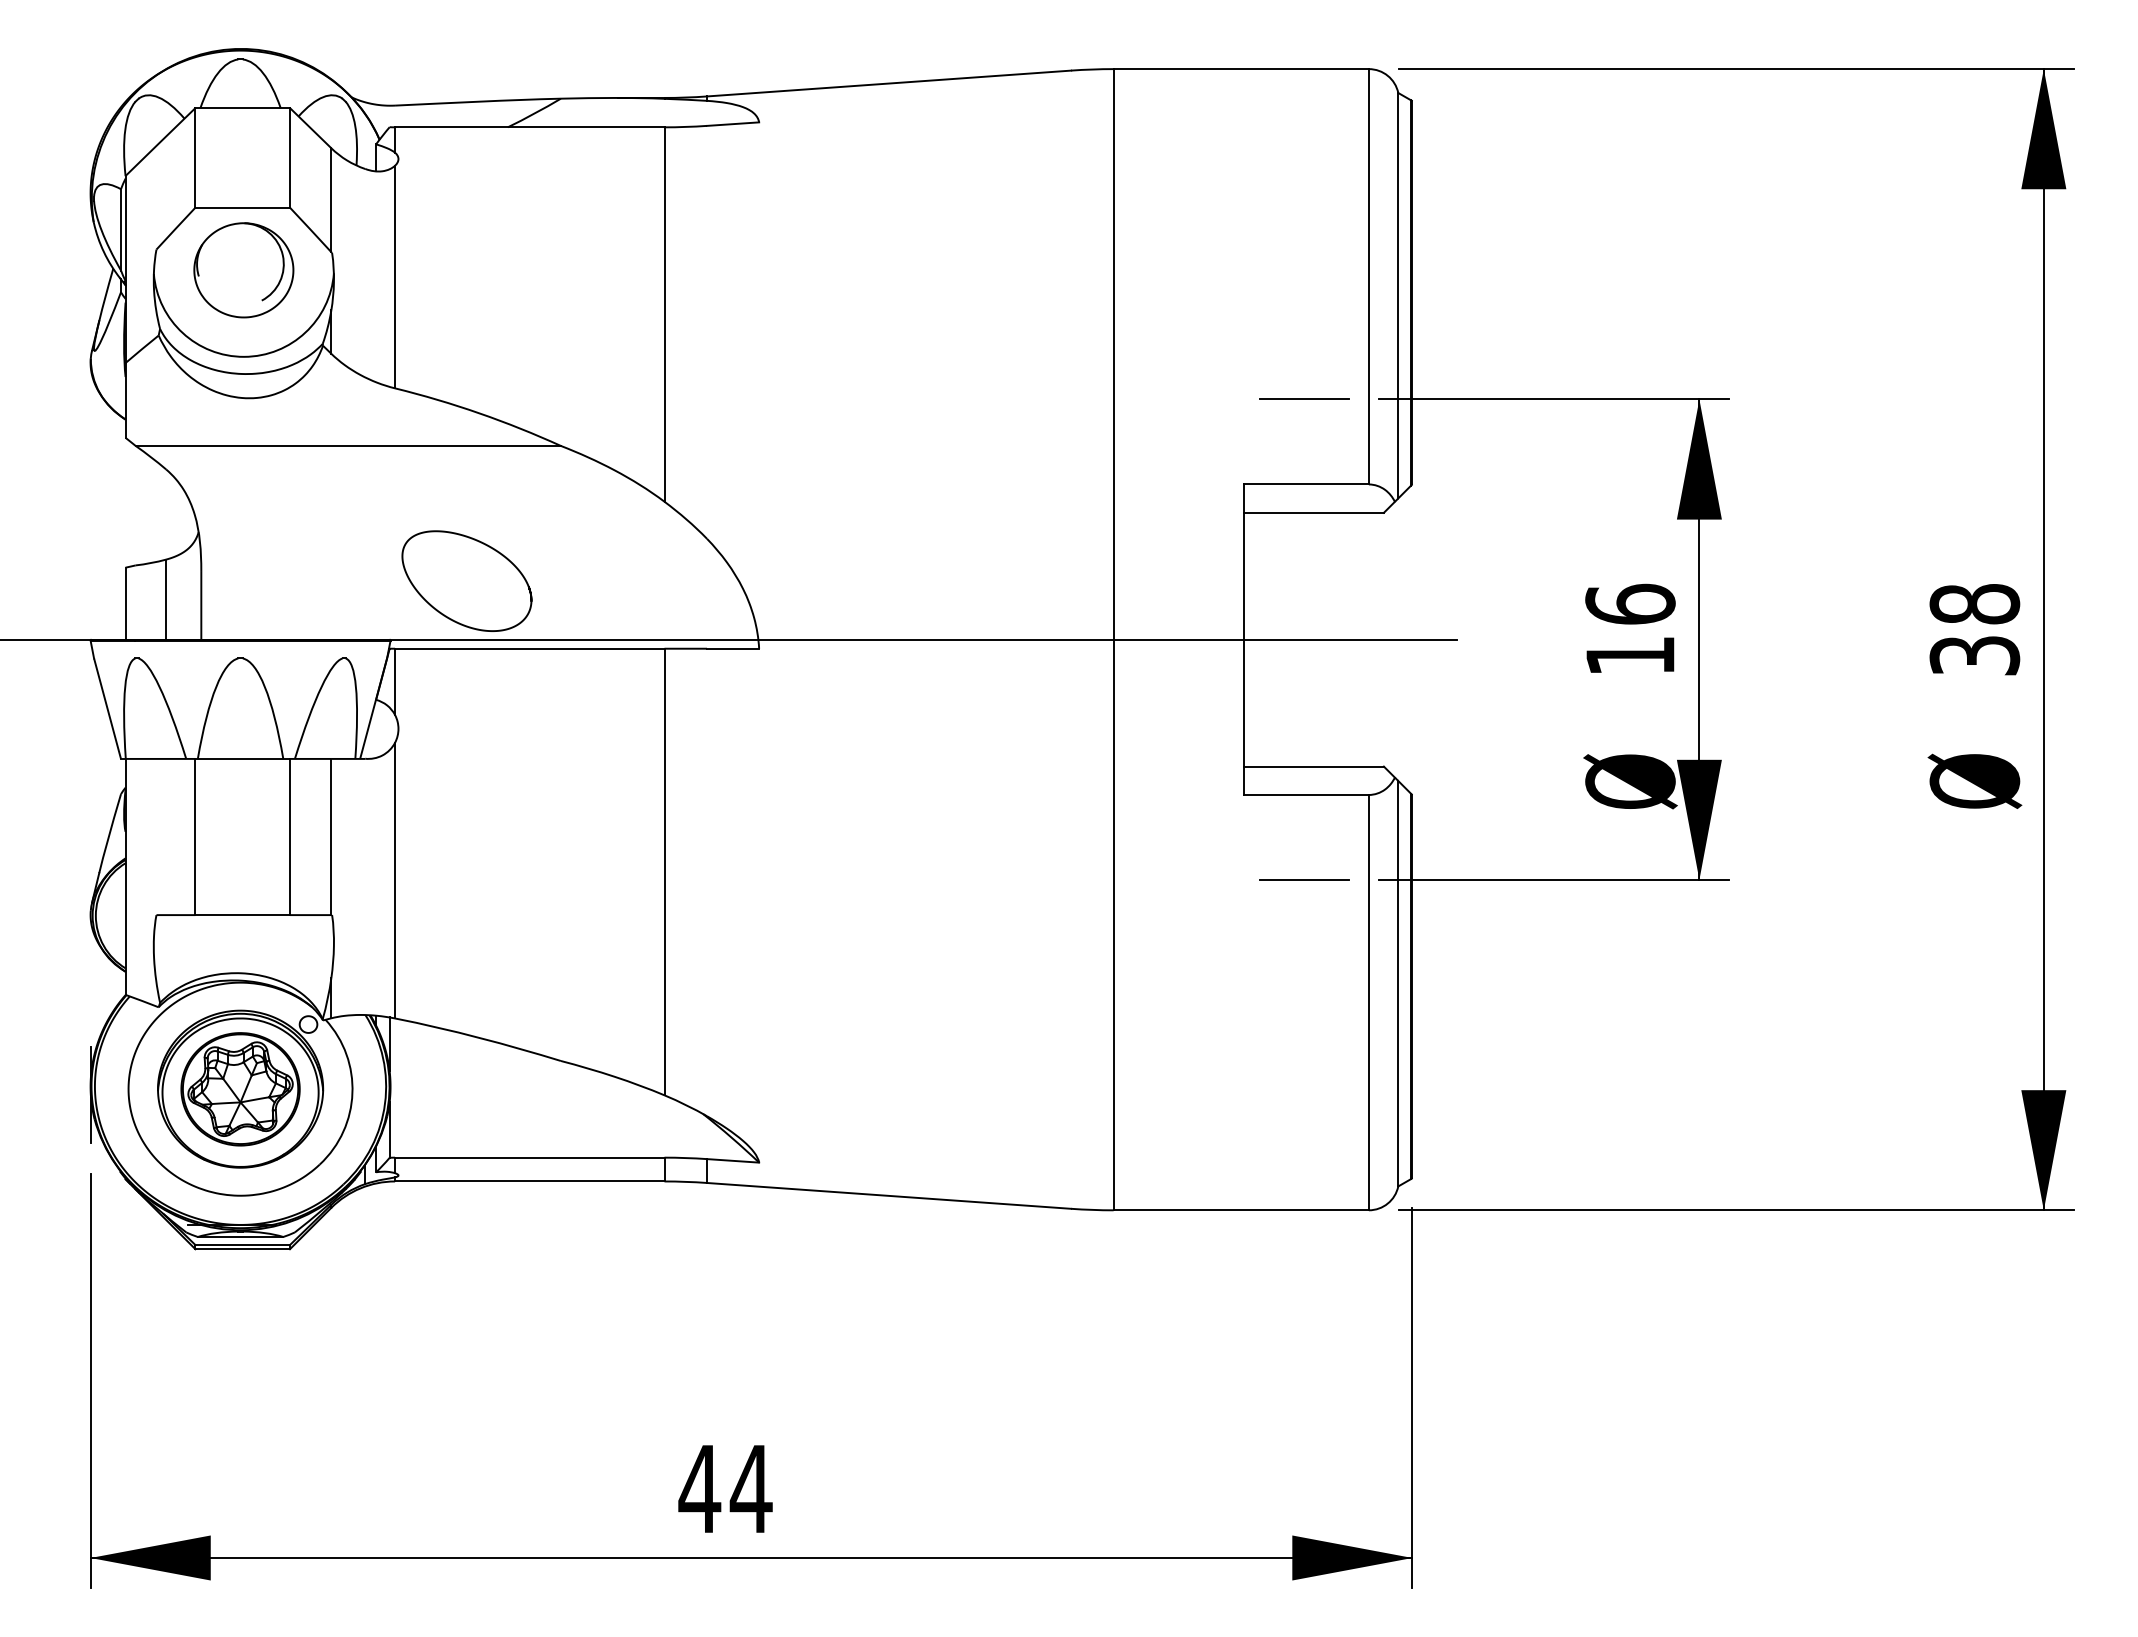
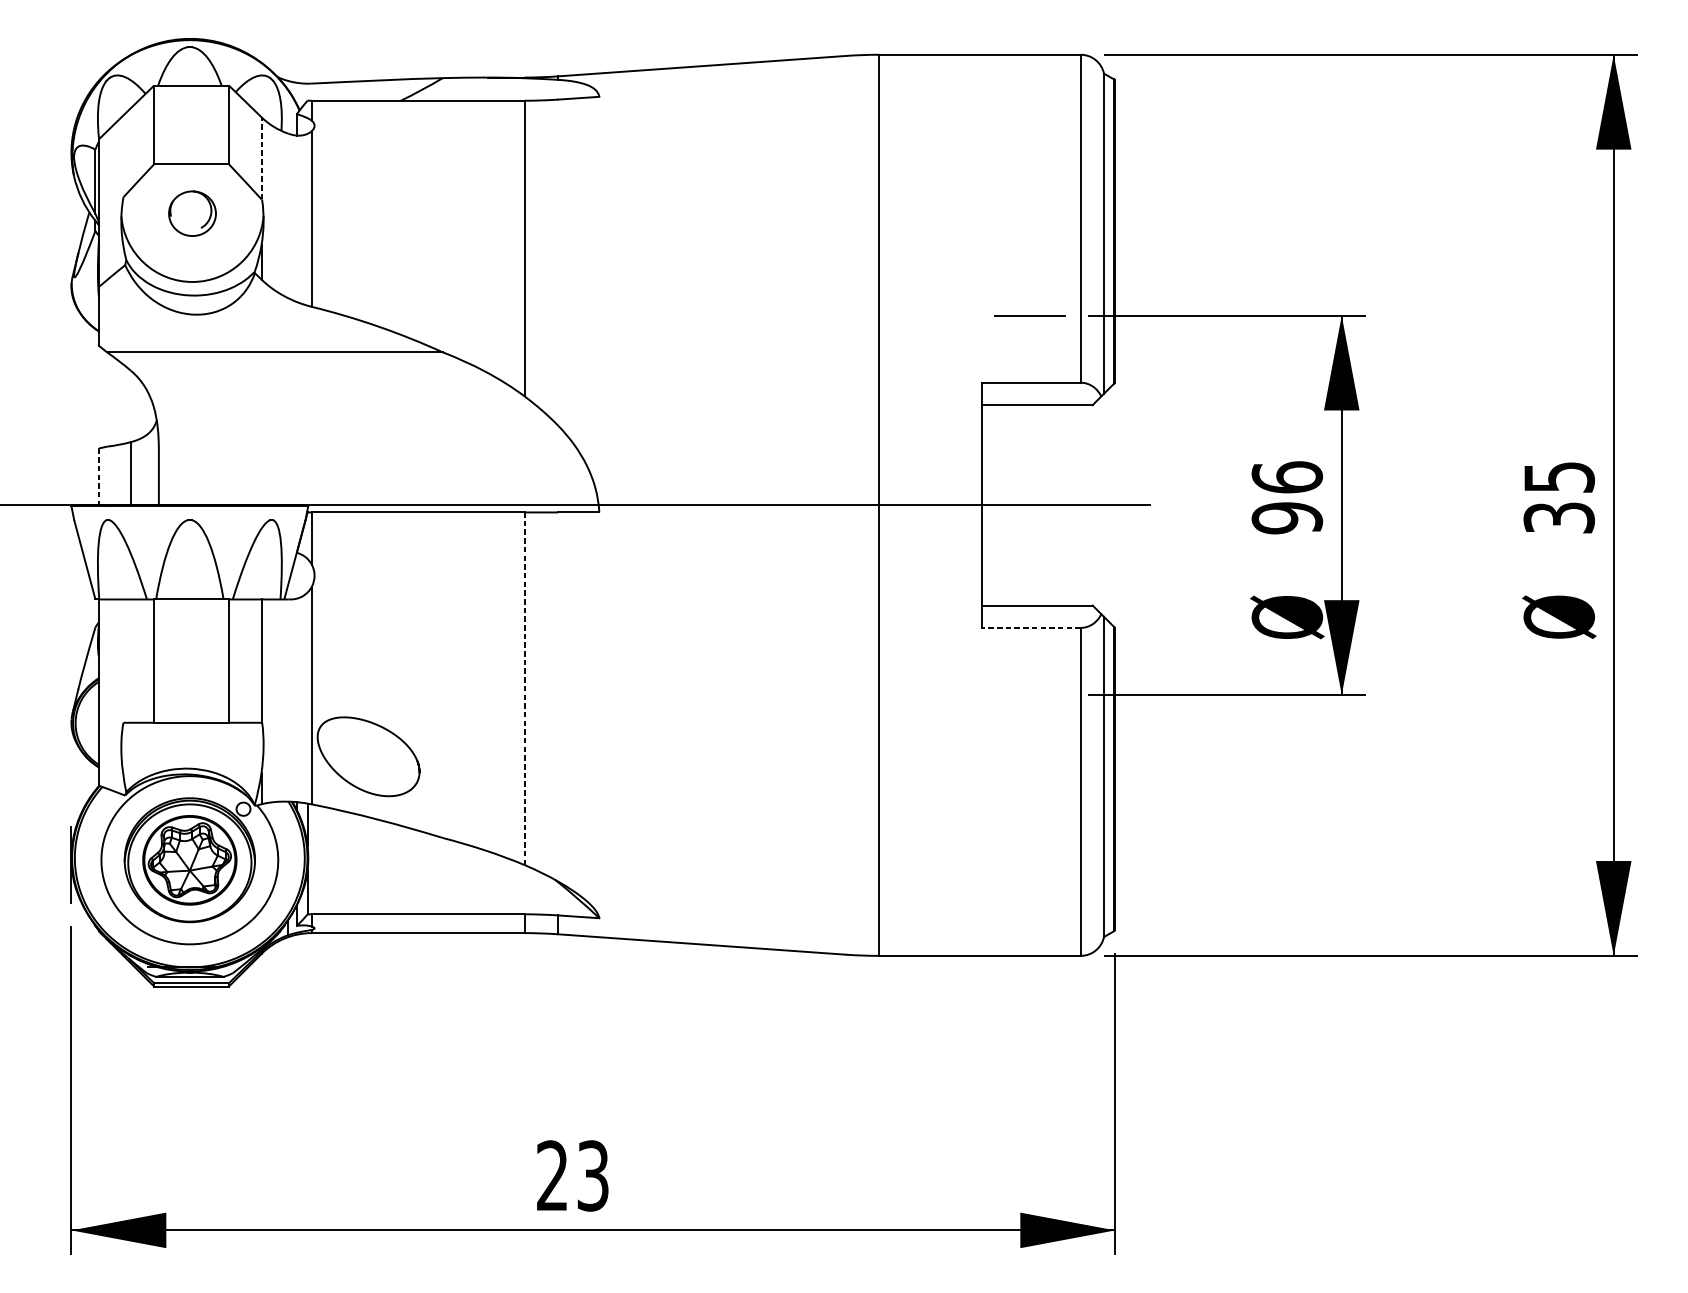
line: (331, 200) -> (261, 158), solid -> dashed
part: (243, 270) -> (192, 213), size x0.6
curve: (488, 547) -> (385, 730), moved
line: (125, 604) -> (99, 477), solid -> dashed
text: (1974, 604) -> (1558, 477), 38 -> 35
text: (1630, 656) -> (1287, 518), 16 -> 96
line: (1306, 794) -> (1031, 627), solid -> dashed
line: (664, 871) -> (524, 688), solid -> dashed
line: (1304, 879) -> (1029, 694), removed
text: (725, 1488) -> (572, 1175), 44 -> 23

